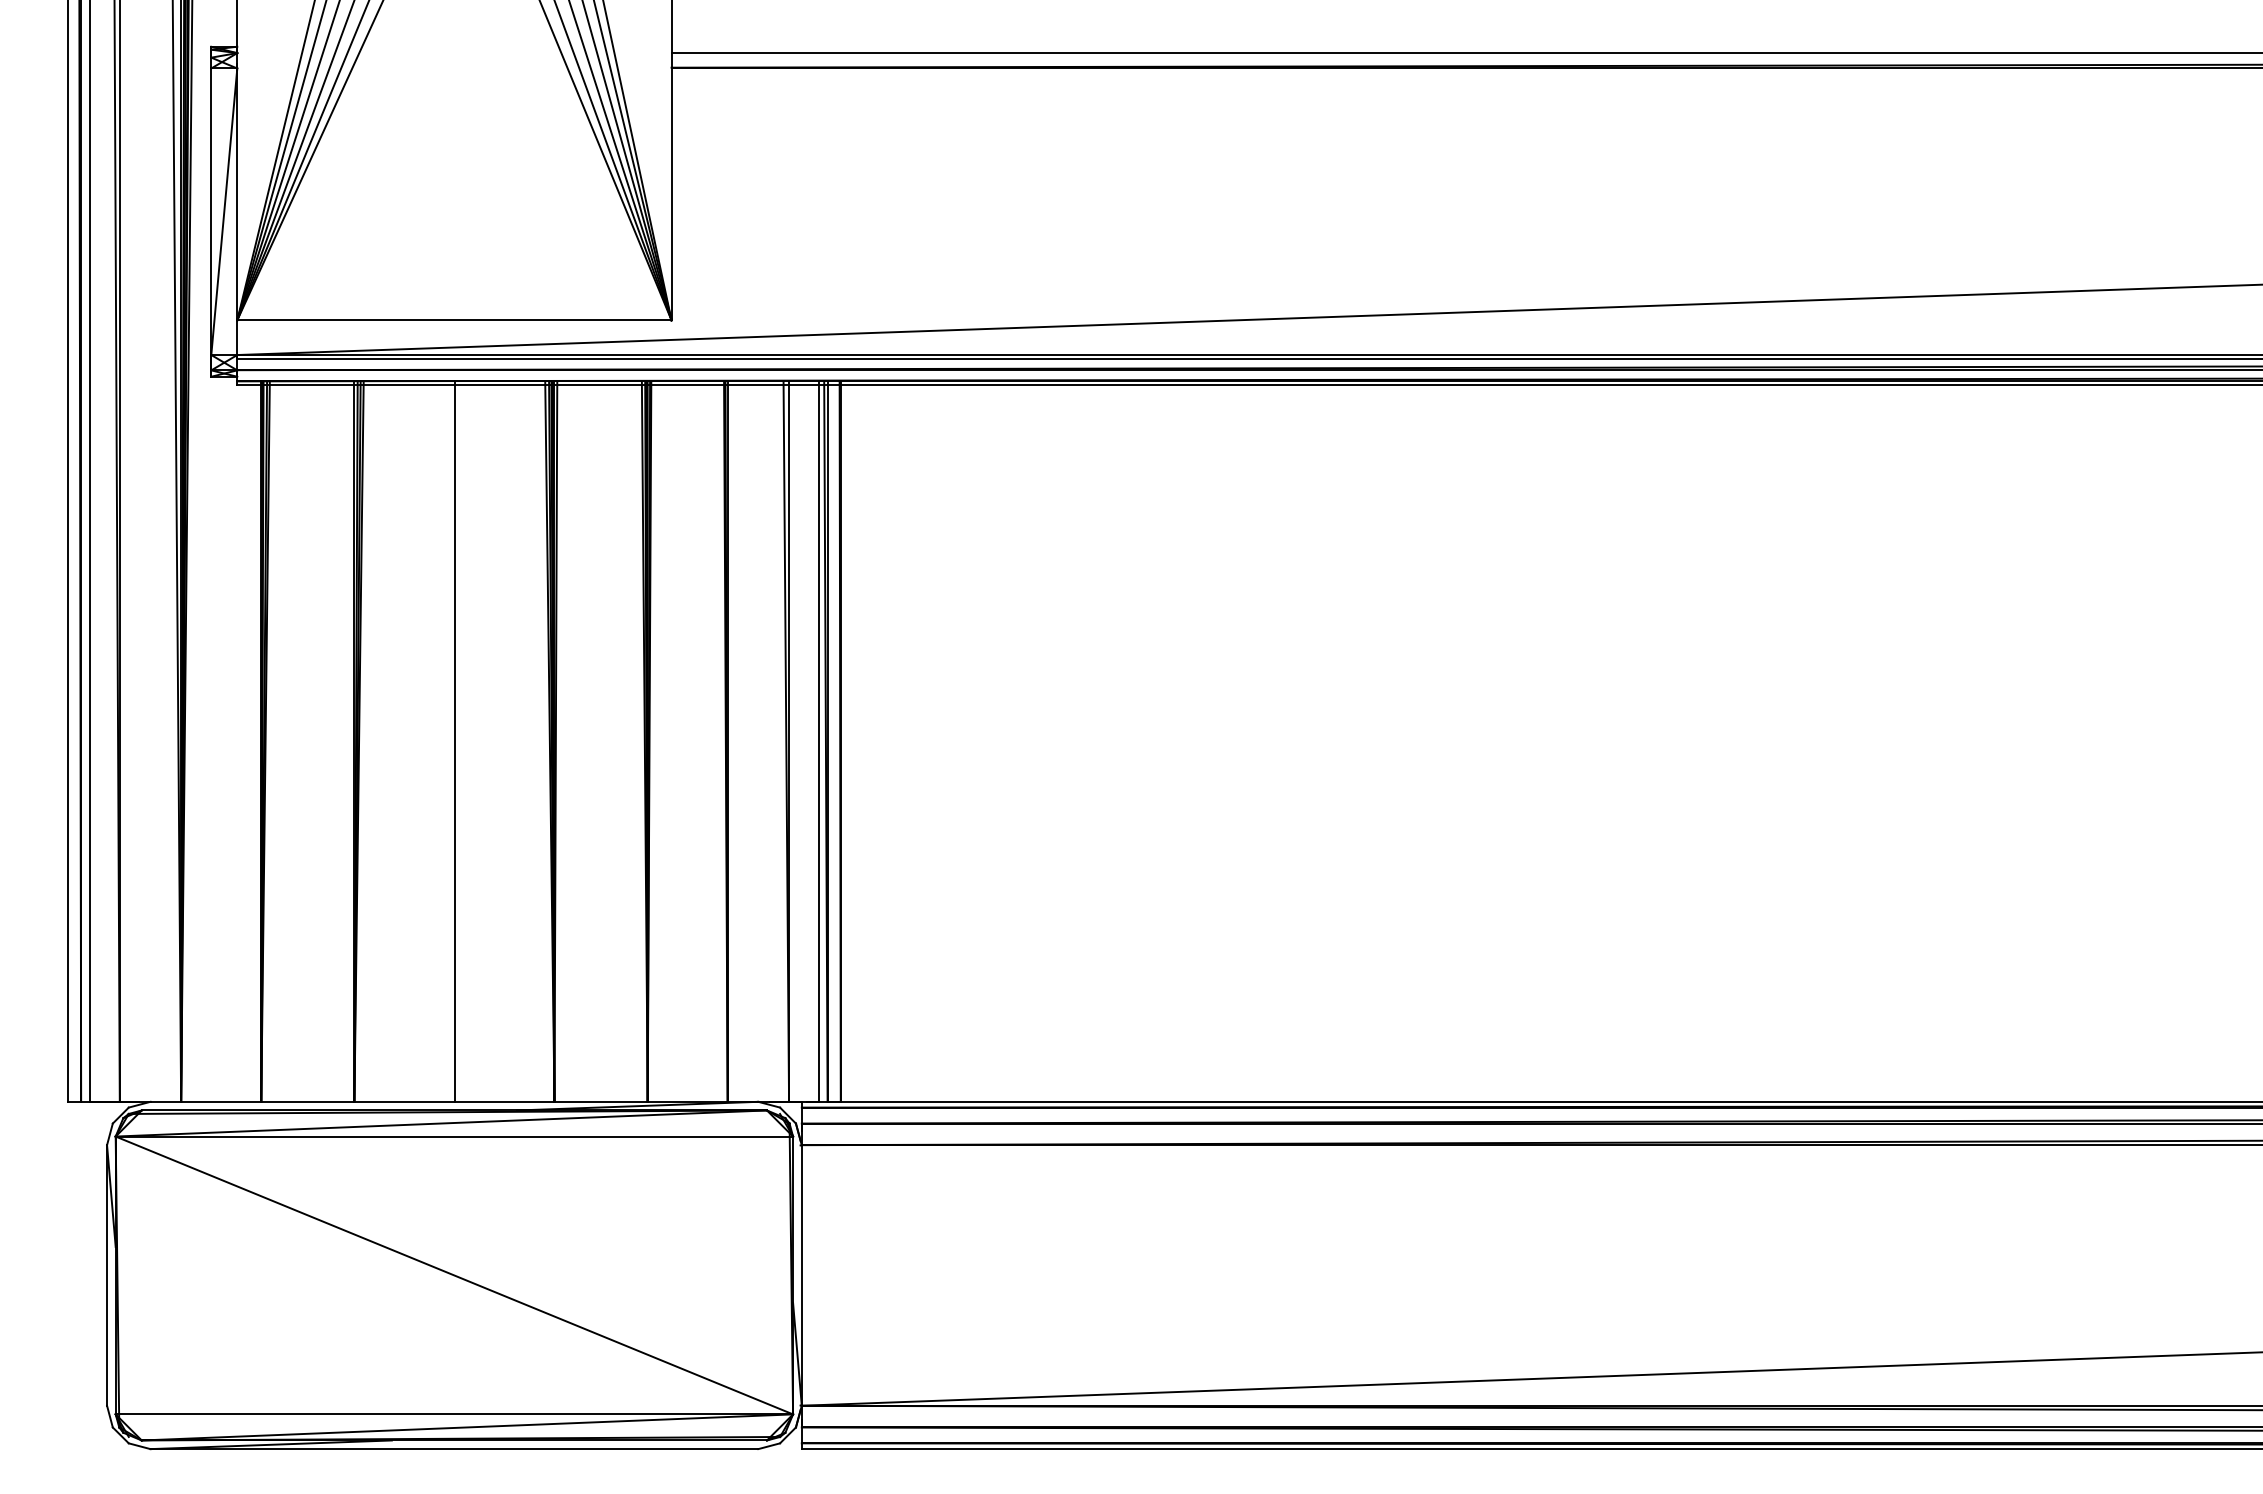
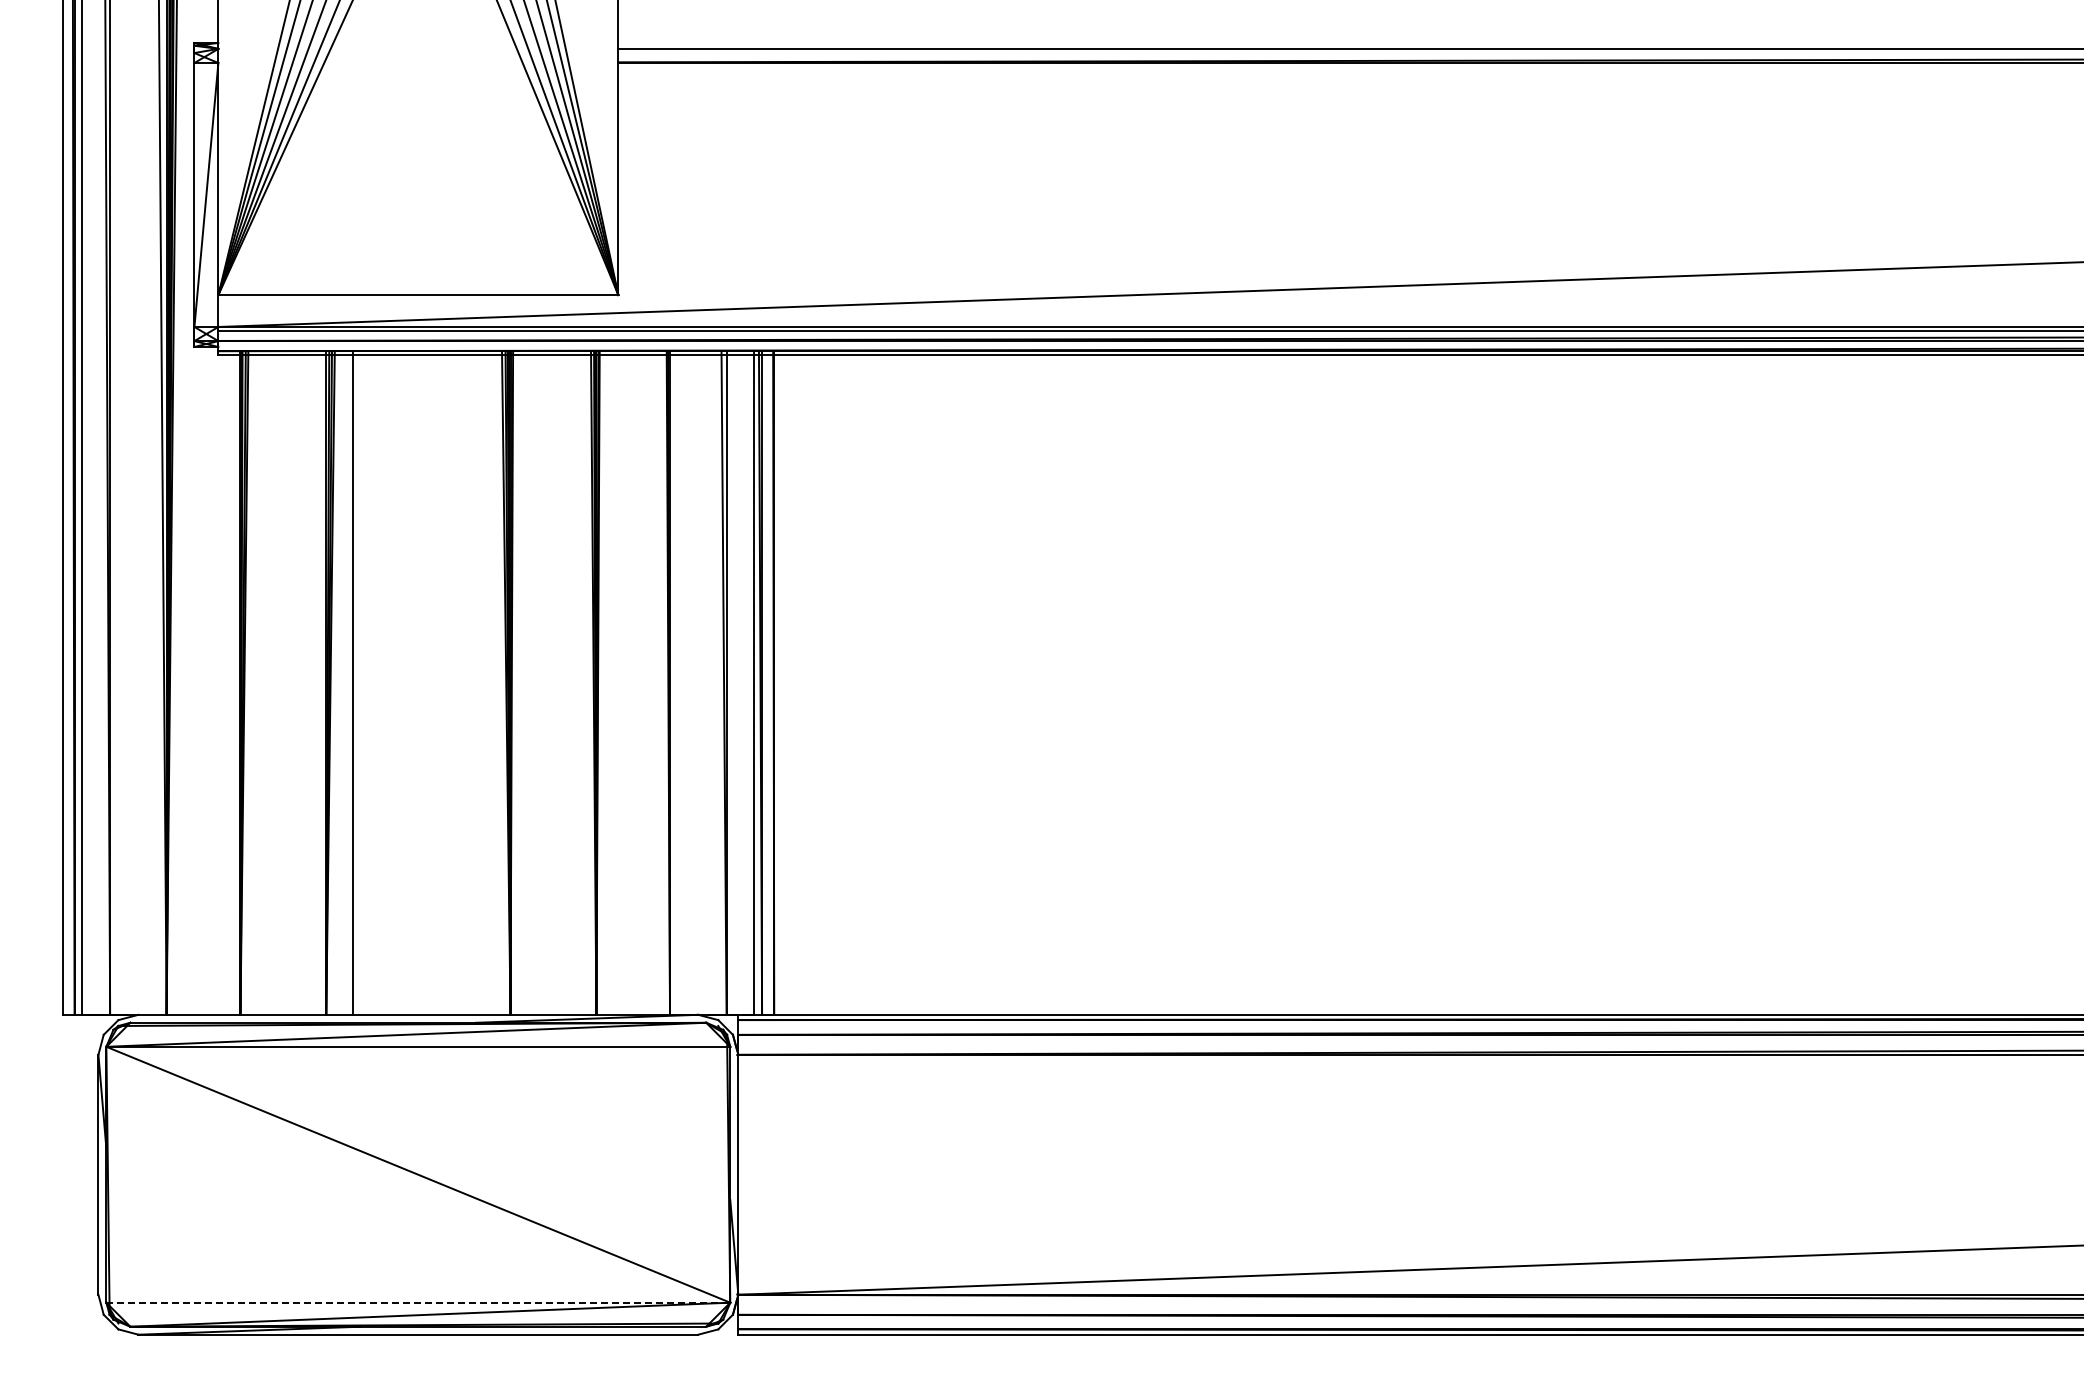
line: (454, 741) -> (353, 682), moved
line: (454, 1414) -> (418, 1302), solid -> dashed

